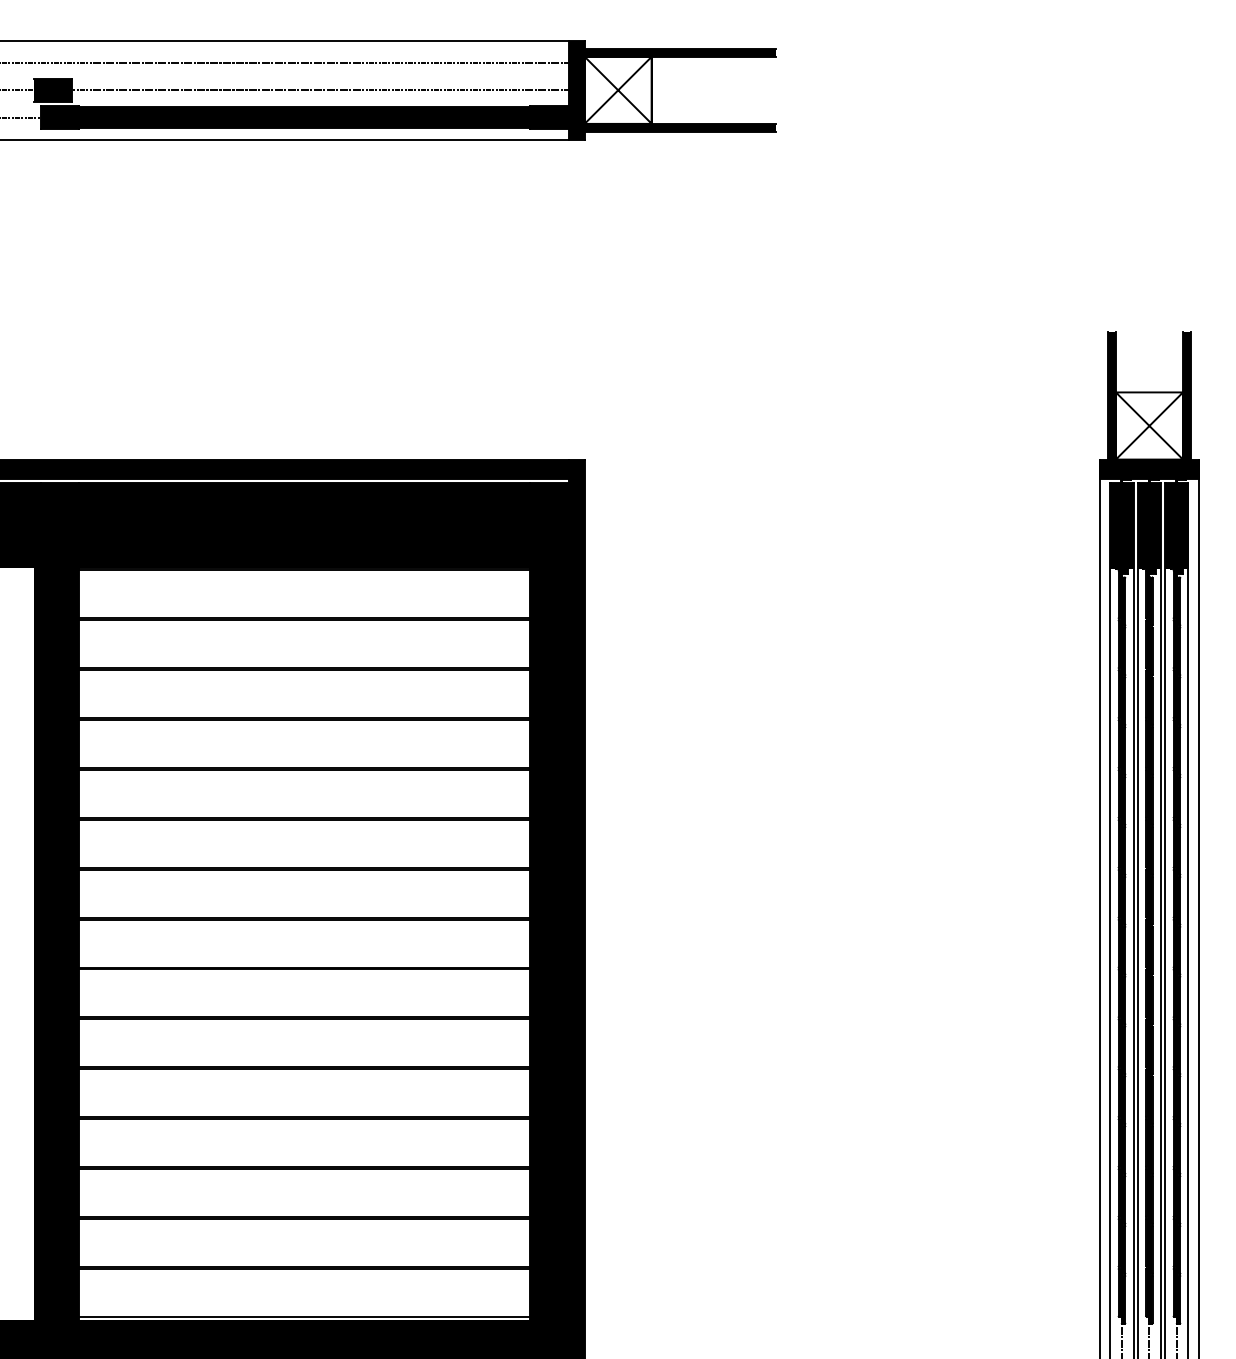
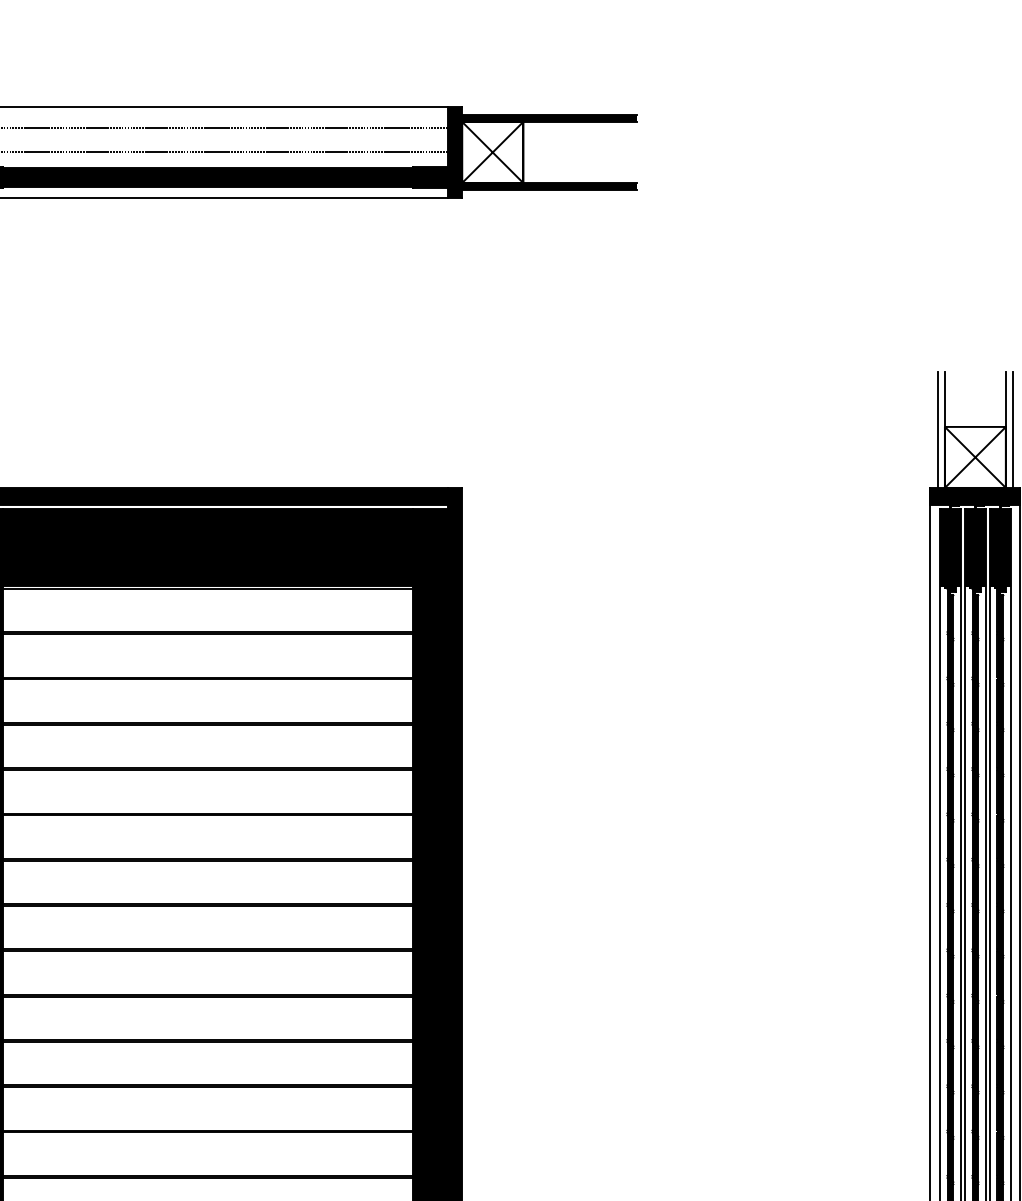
fill: (1111, 395) -> (940, 429), removed
fill: (1187, 395) -> (1009, 429), removed

